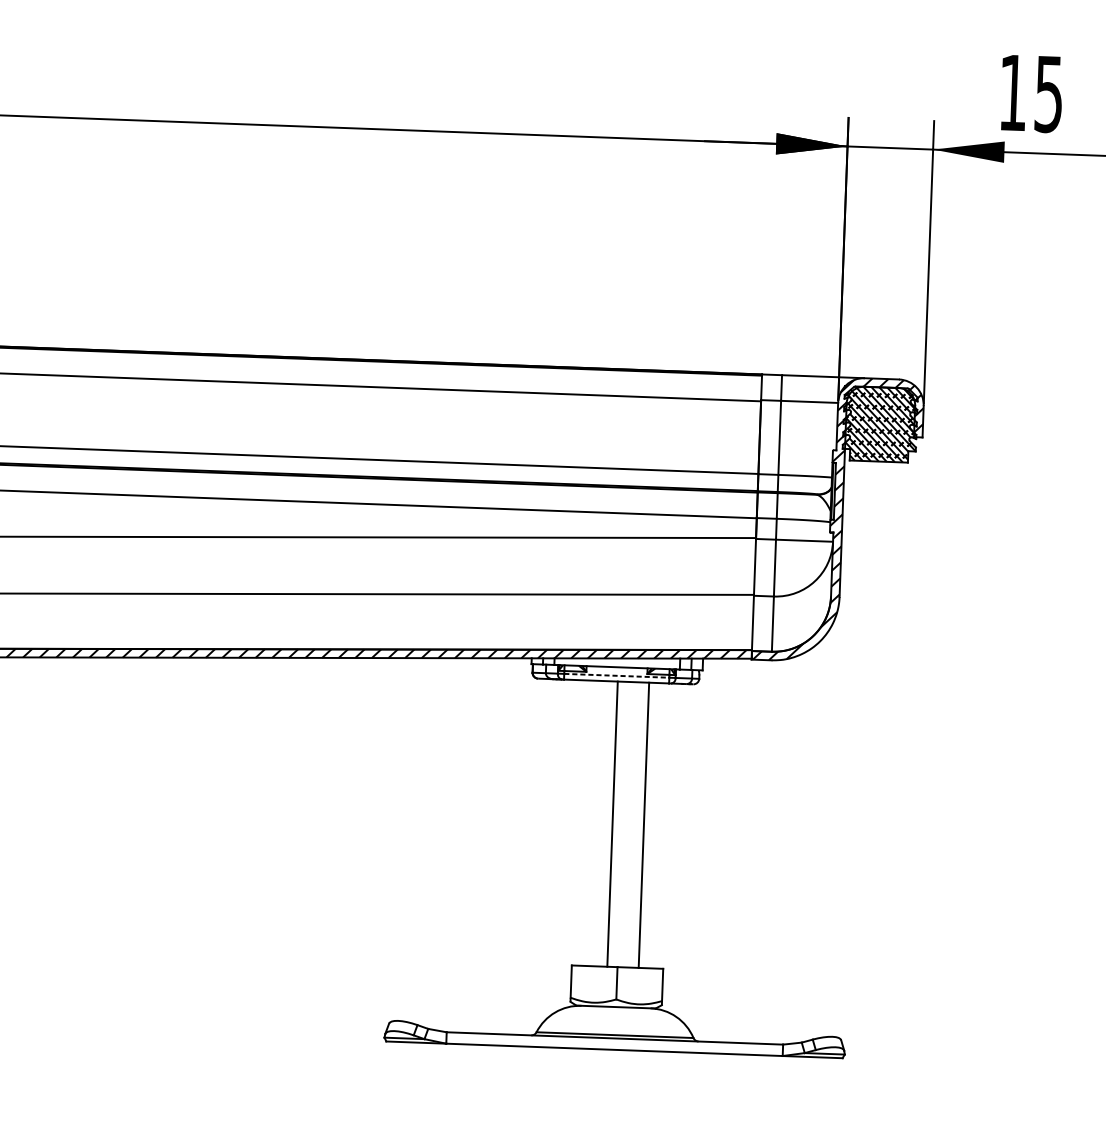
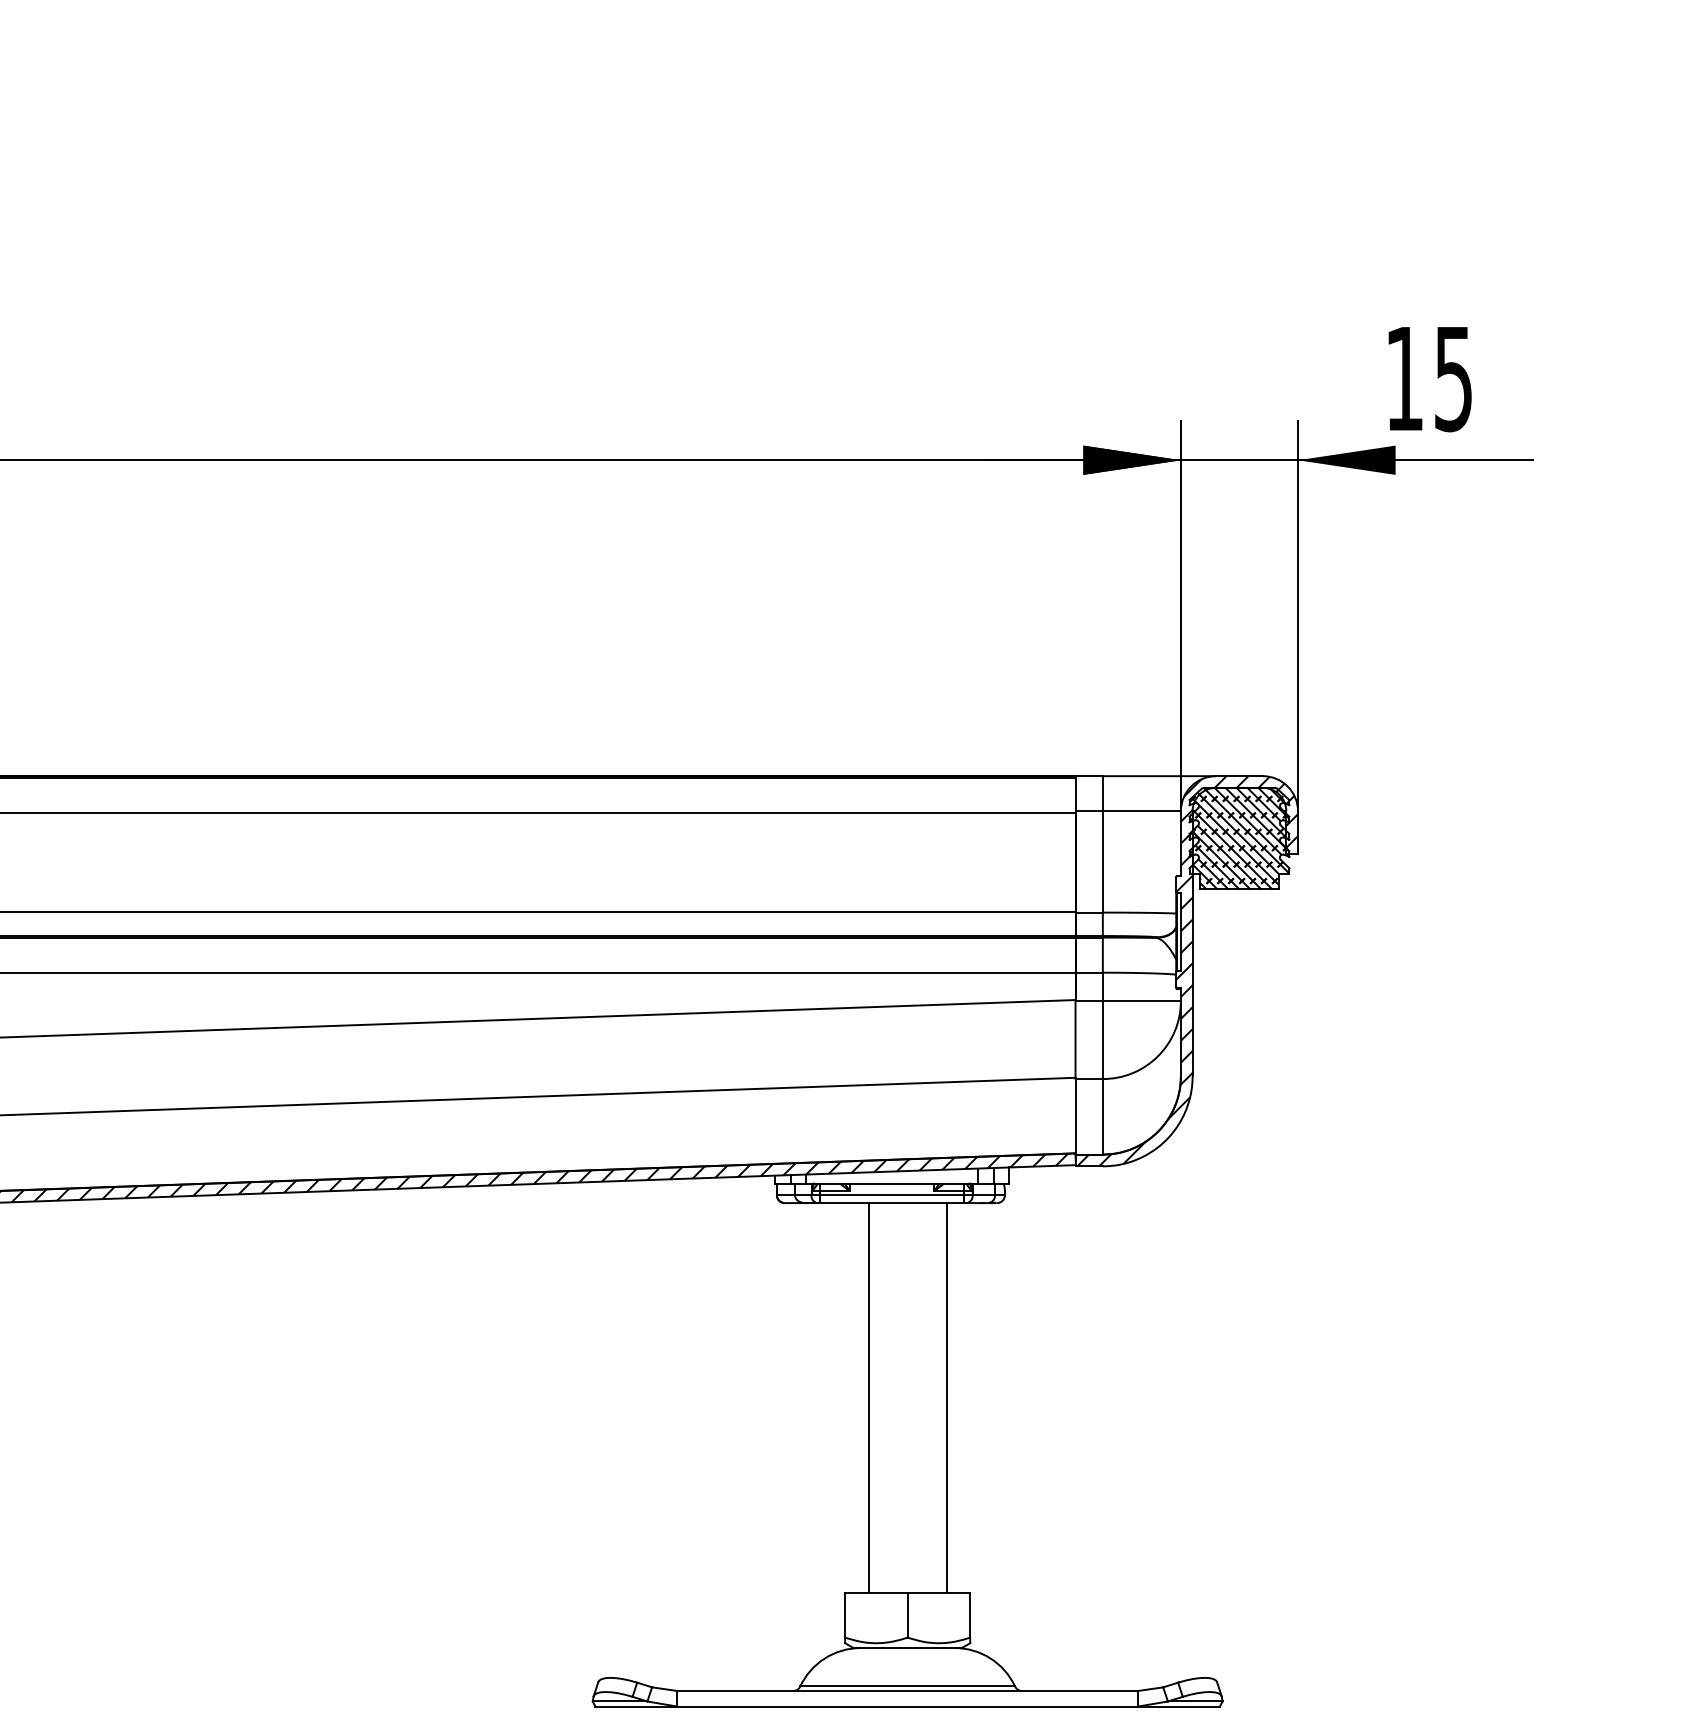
line: (617, 675) -> (892, 1195), dashed -> solid
line: (612, 824) -> (946, 1398), moved
line: (643, 825) -> (868, 1398), moved

